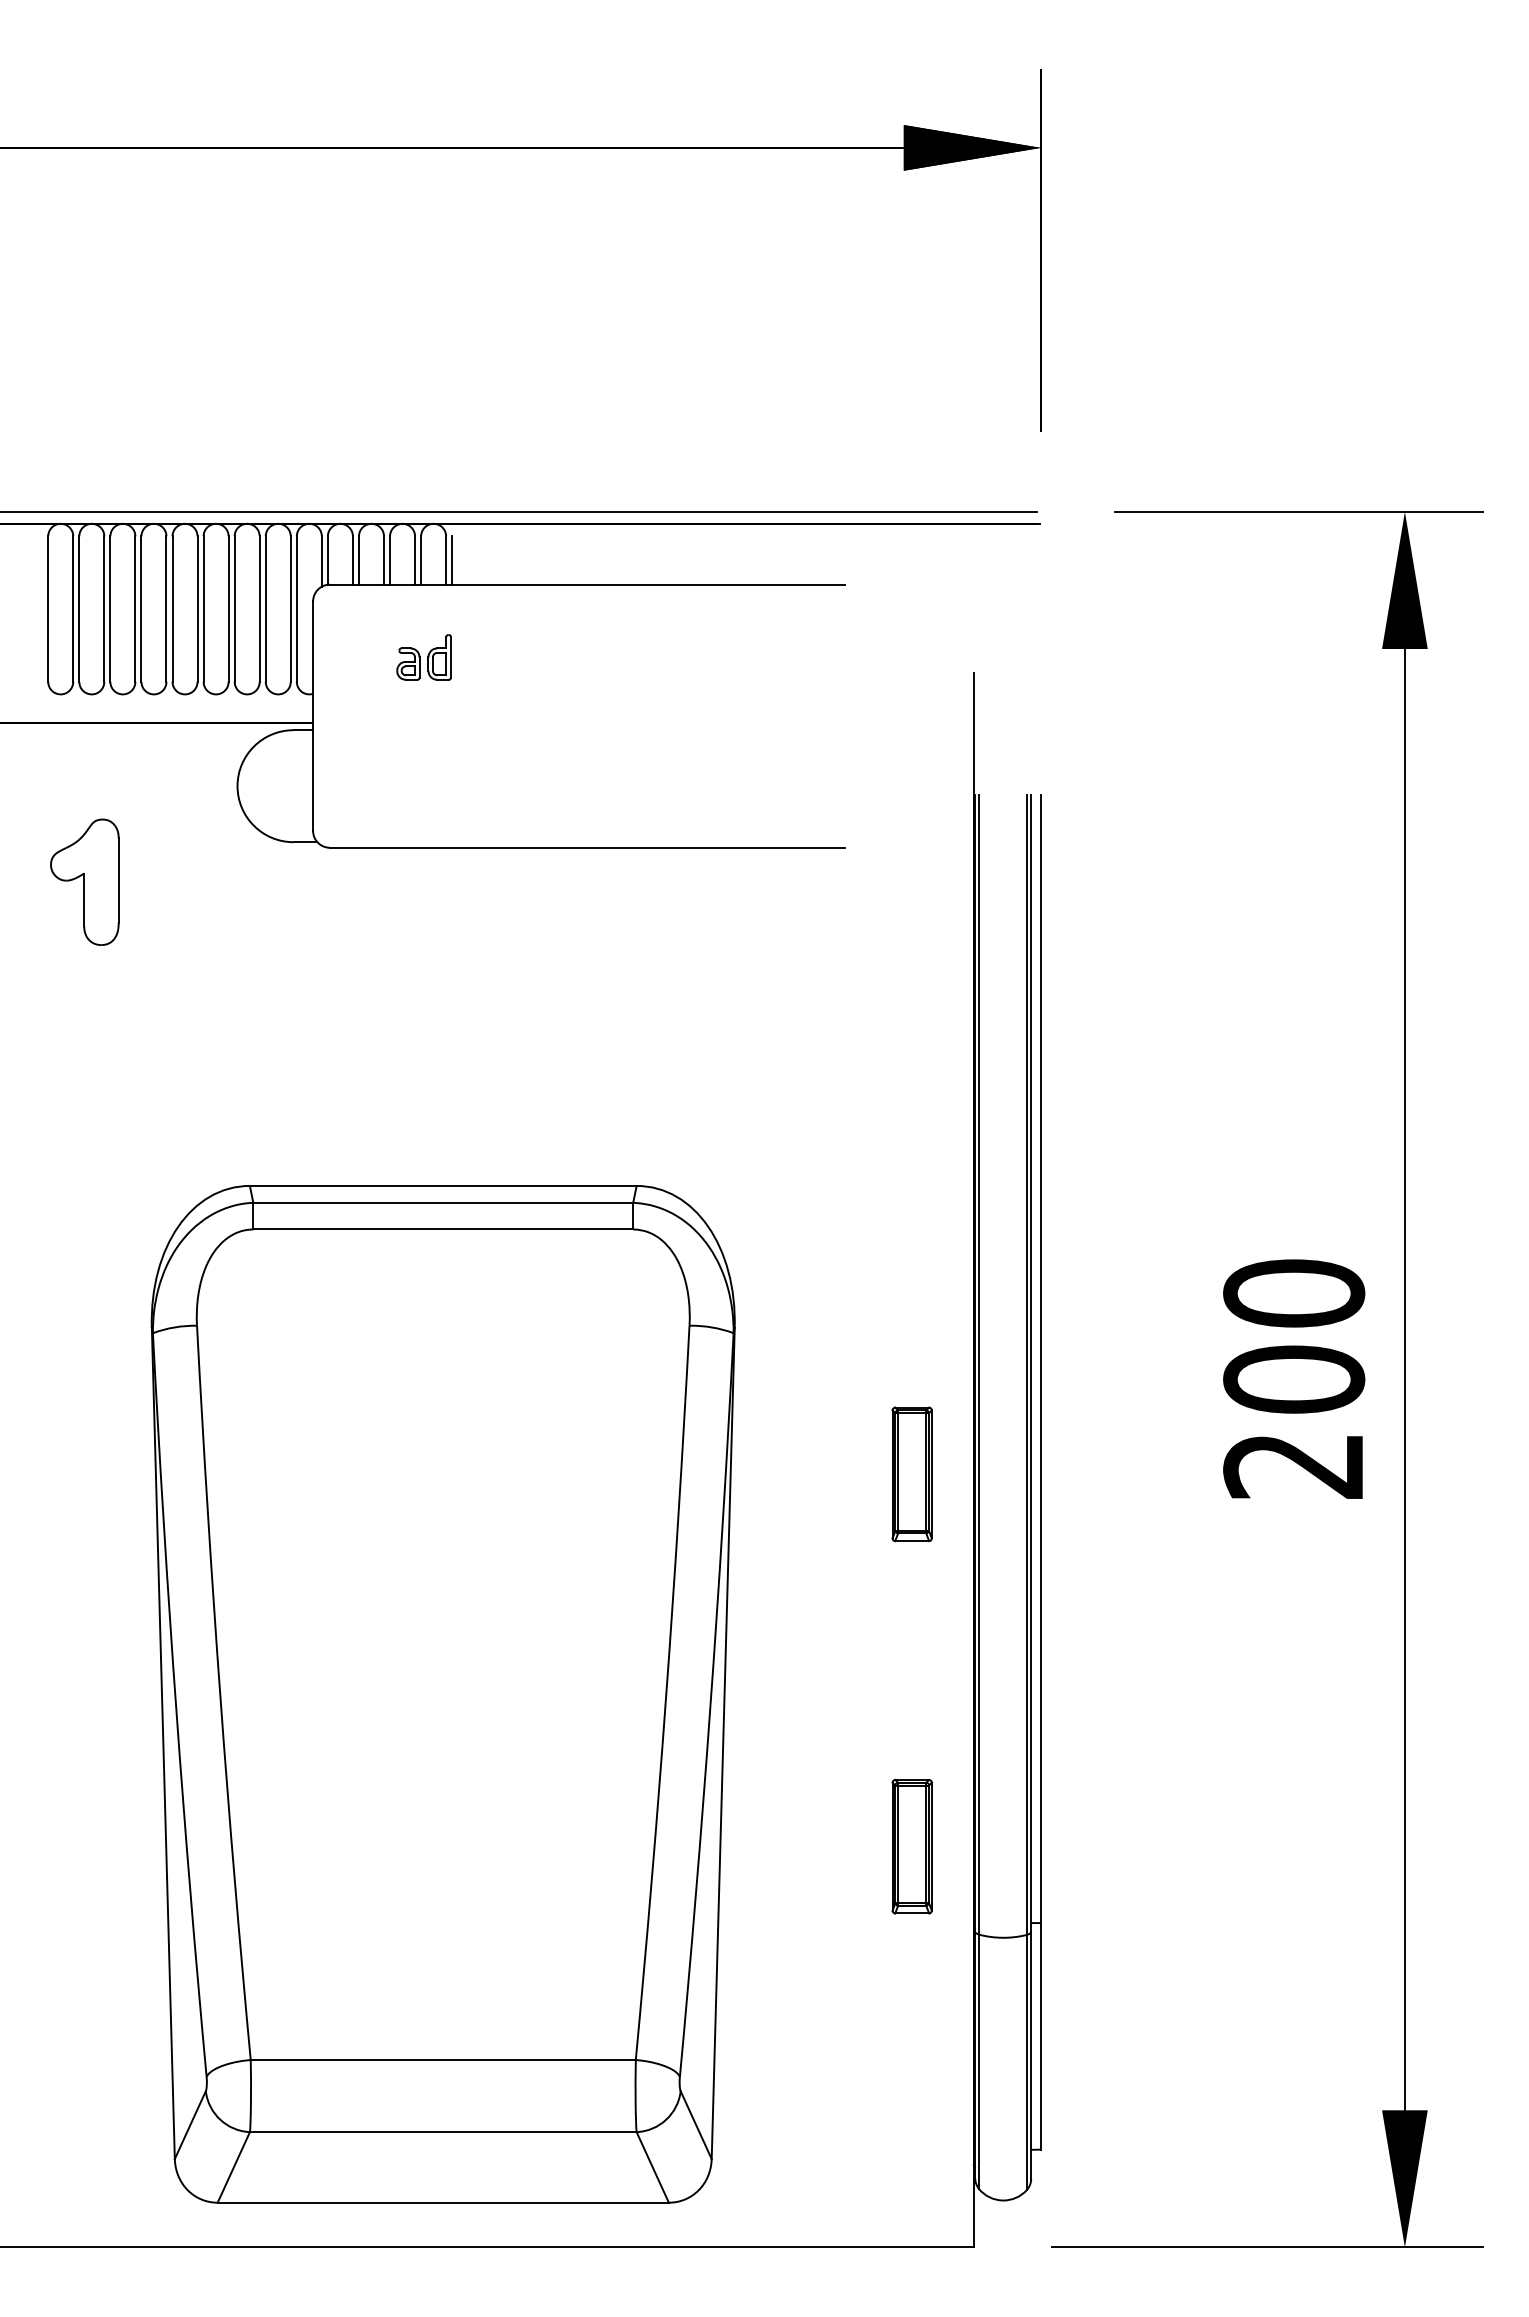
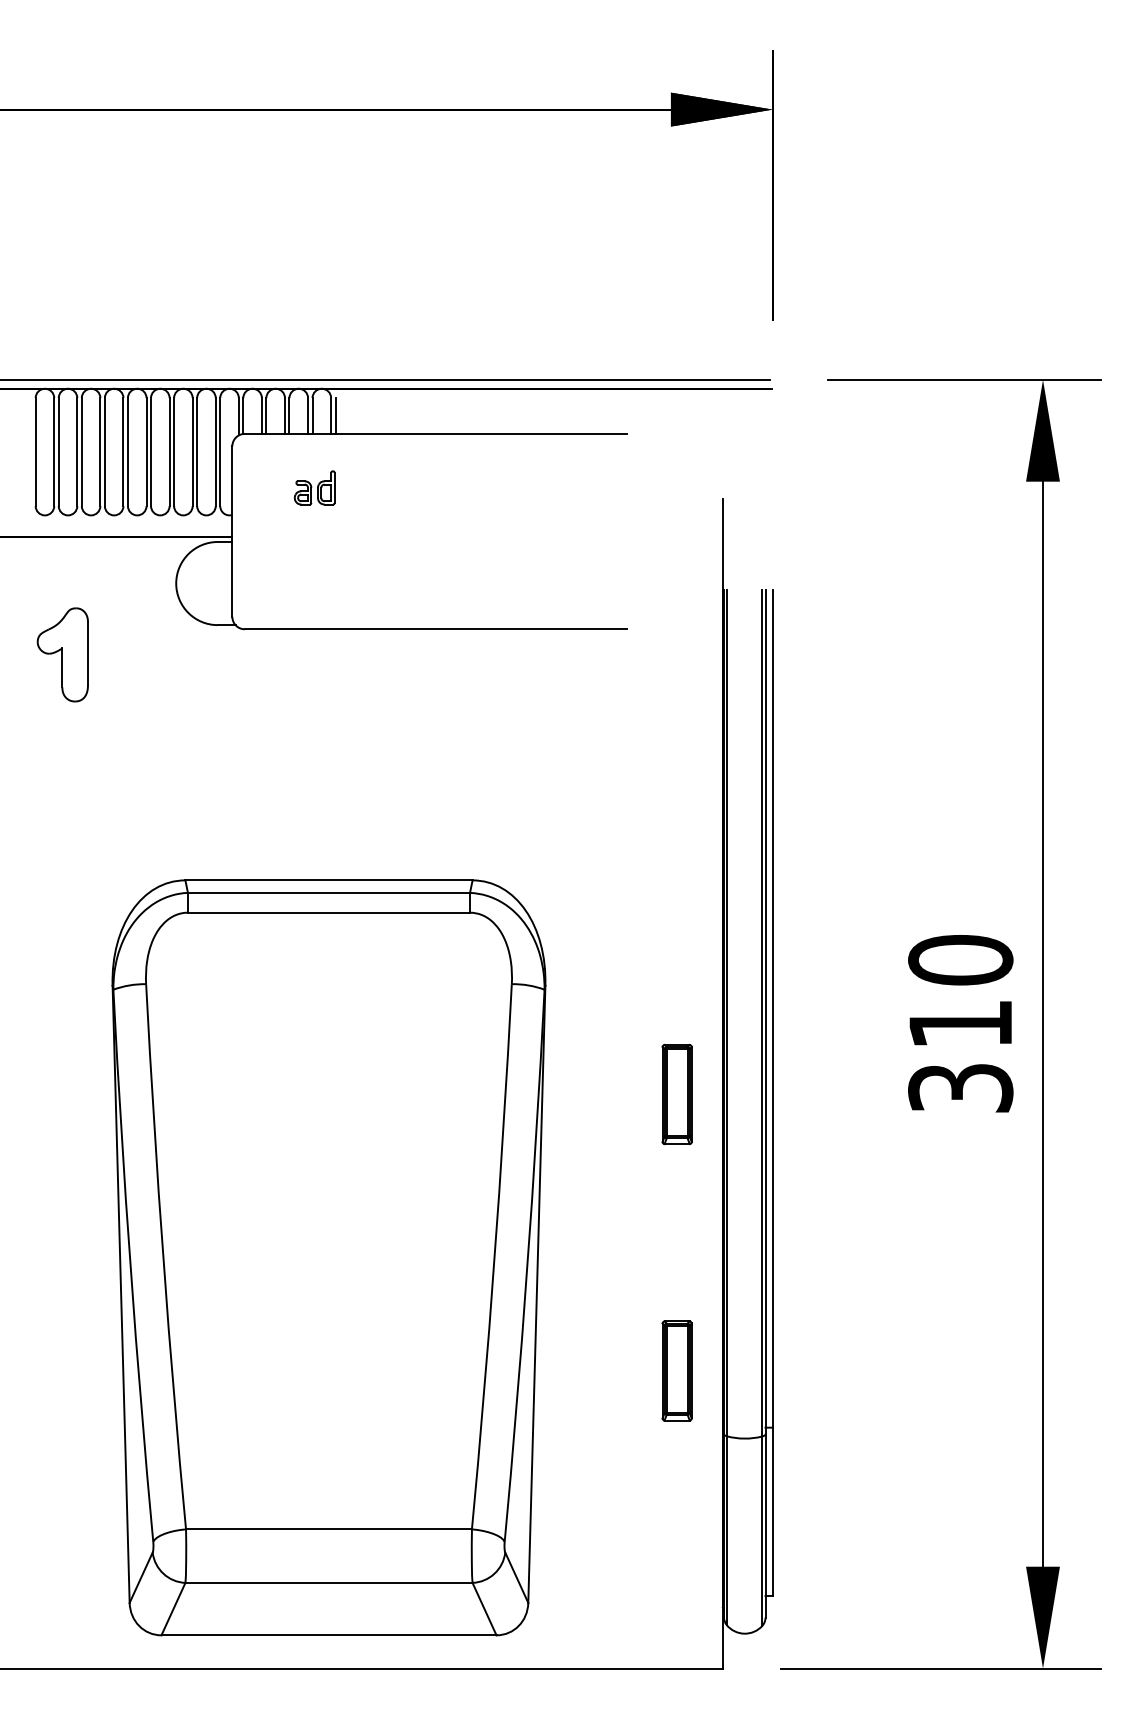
text: (1294, 1421) -> (961, 1055), 200 -> 310

